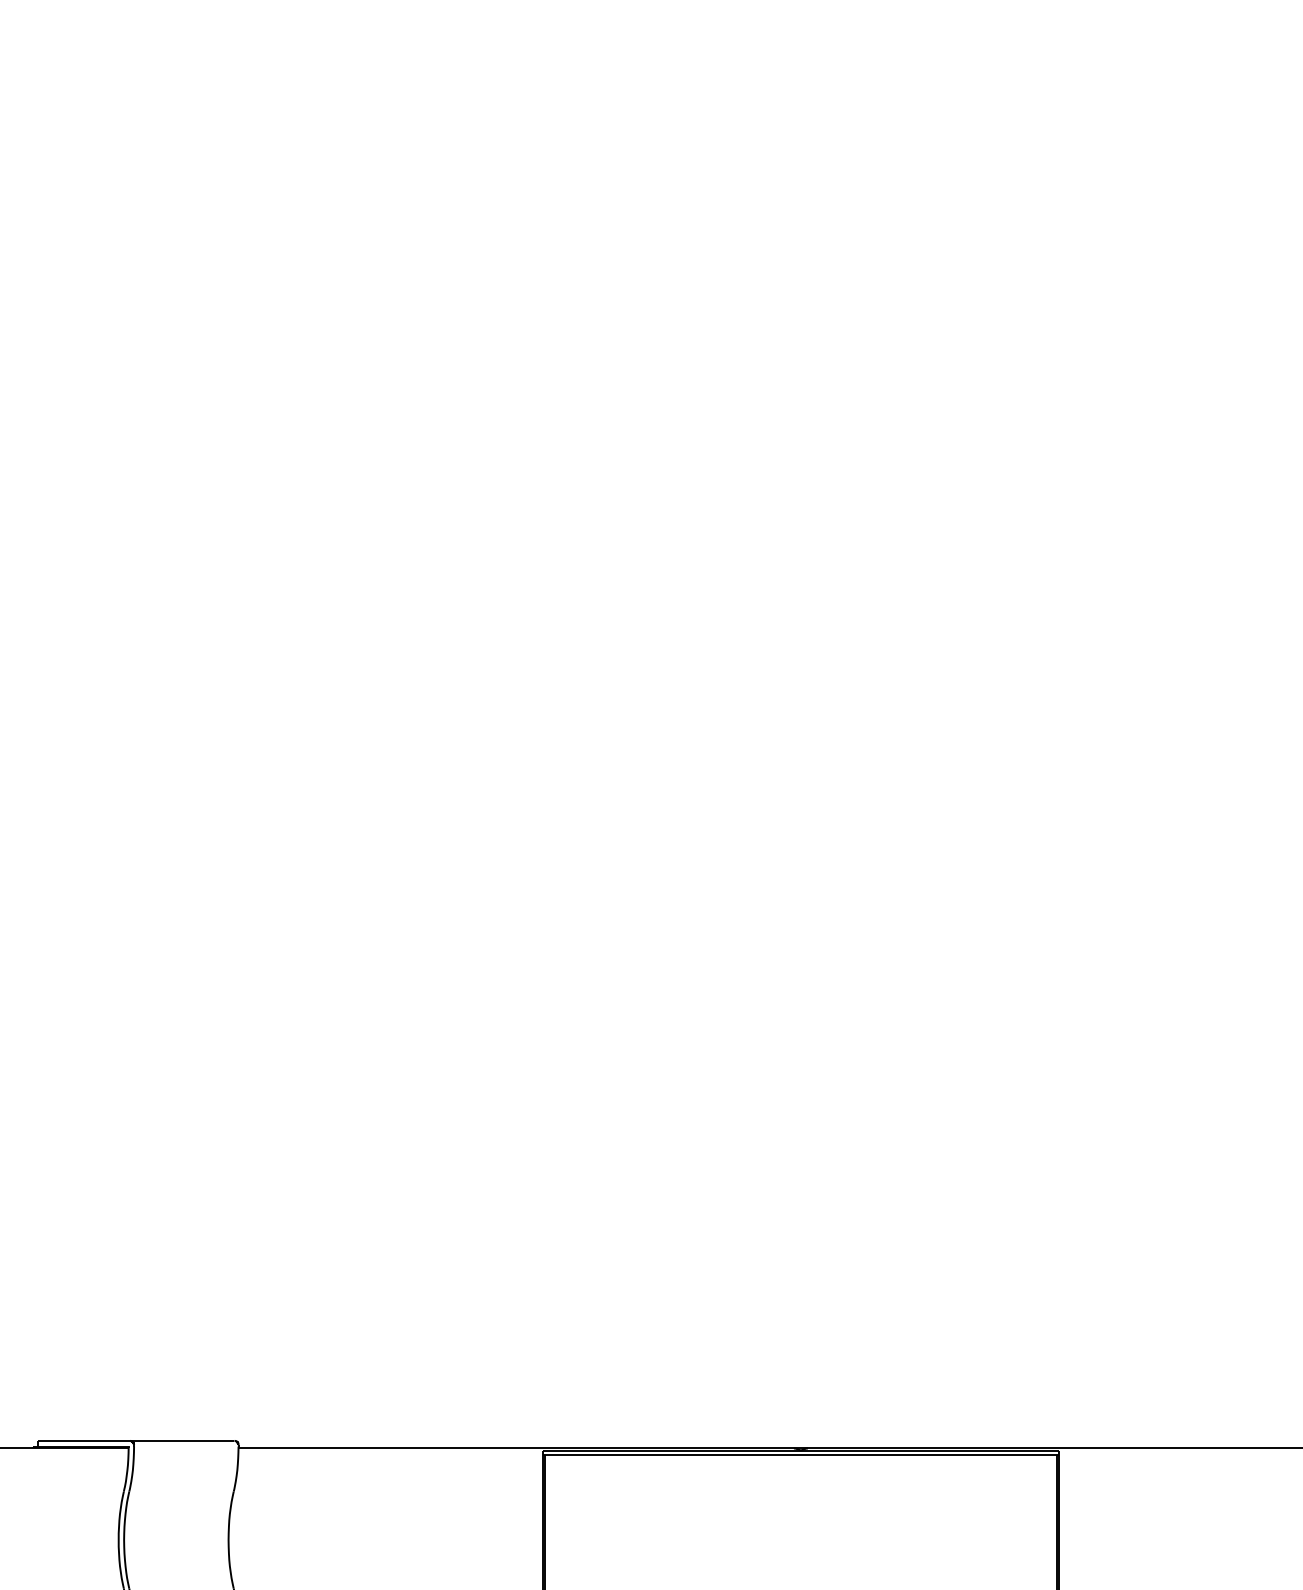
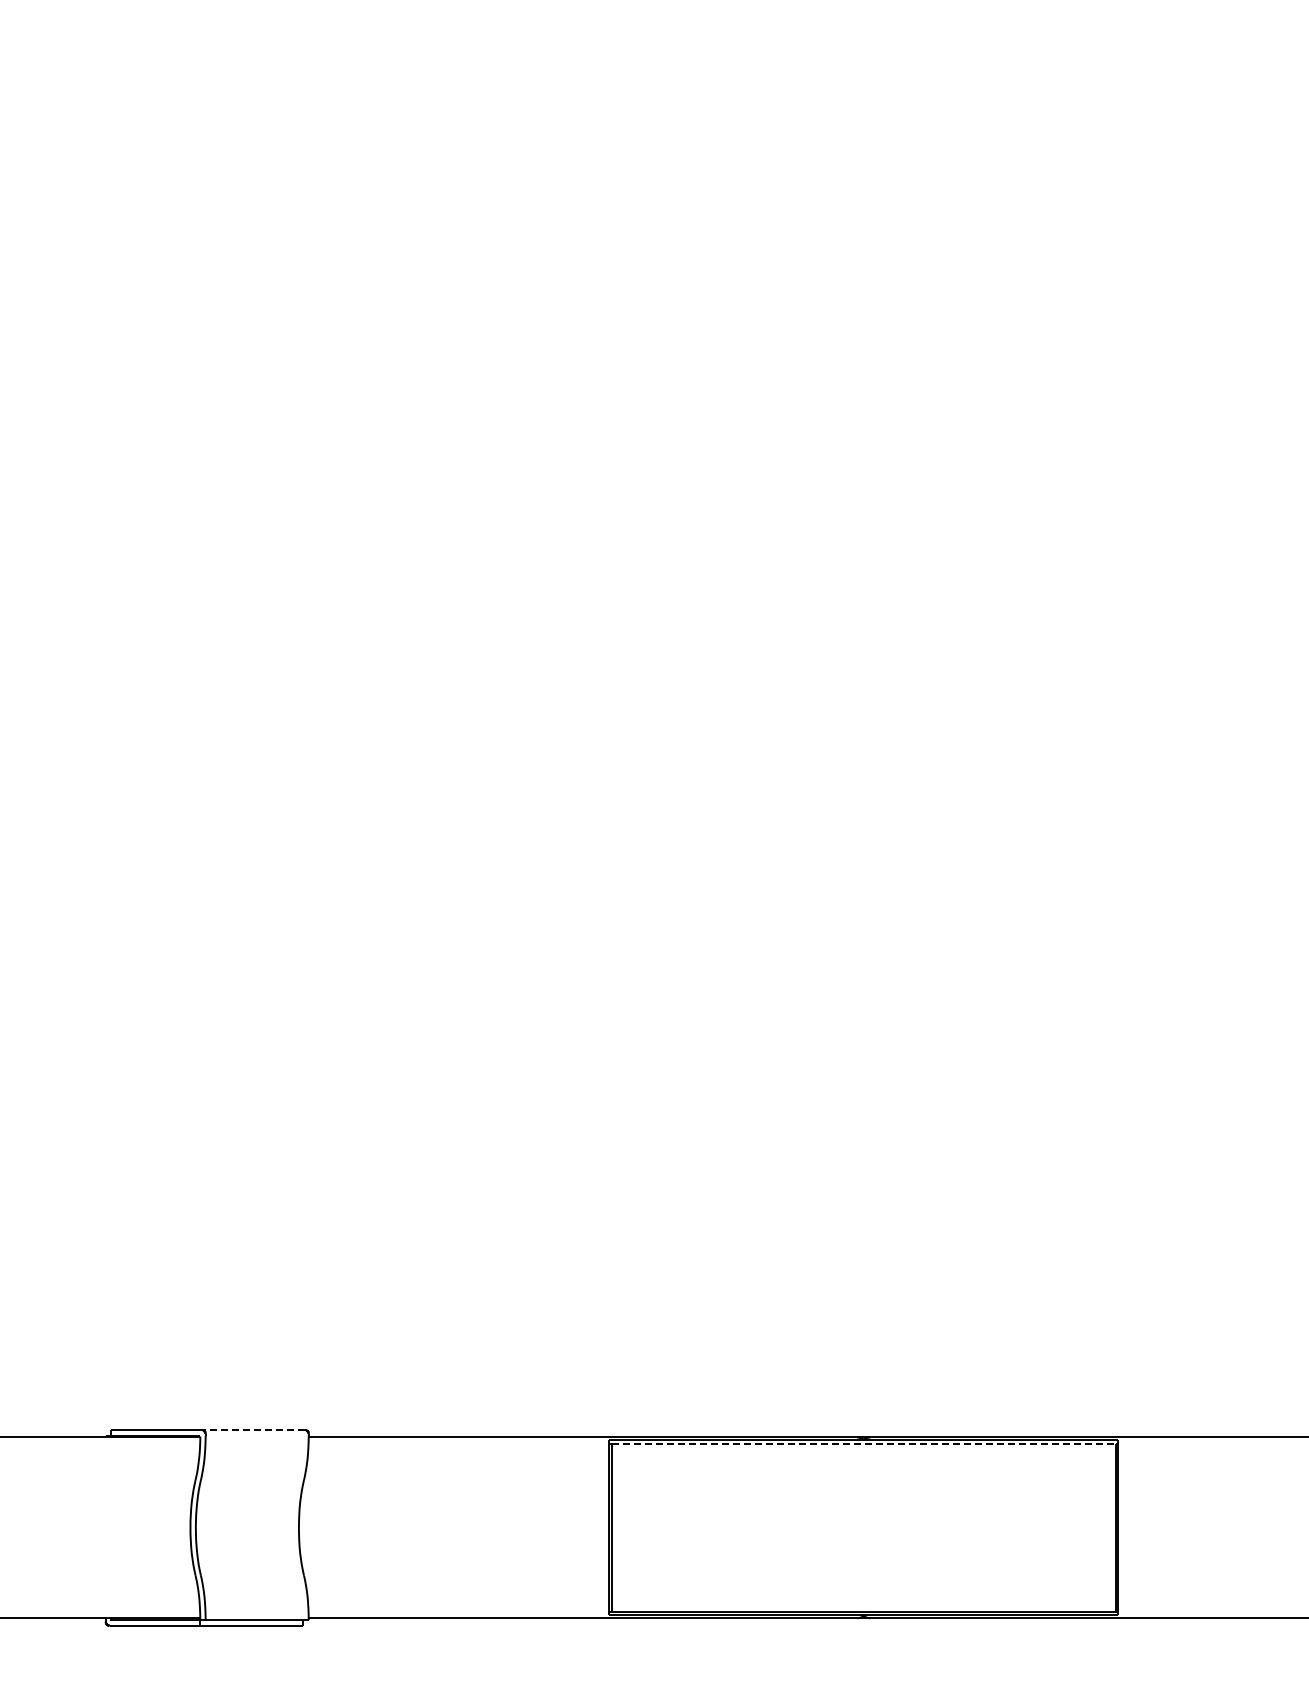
line: (182, 1440) -> (253, 1429), solid -> dashed
line: (801, 1455) -> (864, 1444), solid -> dashed

